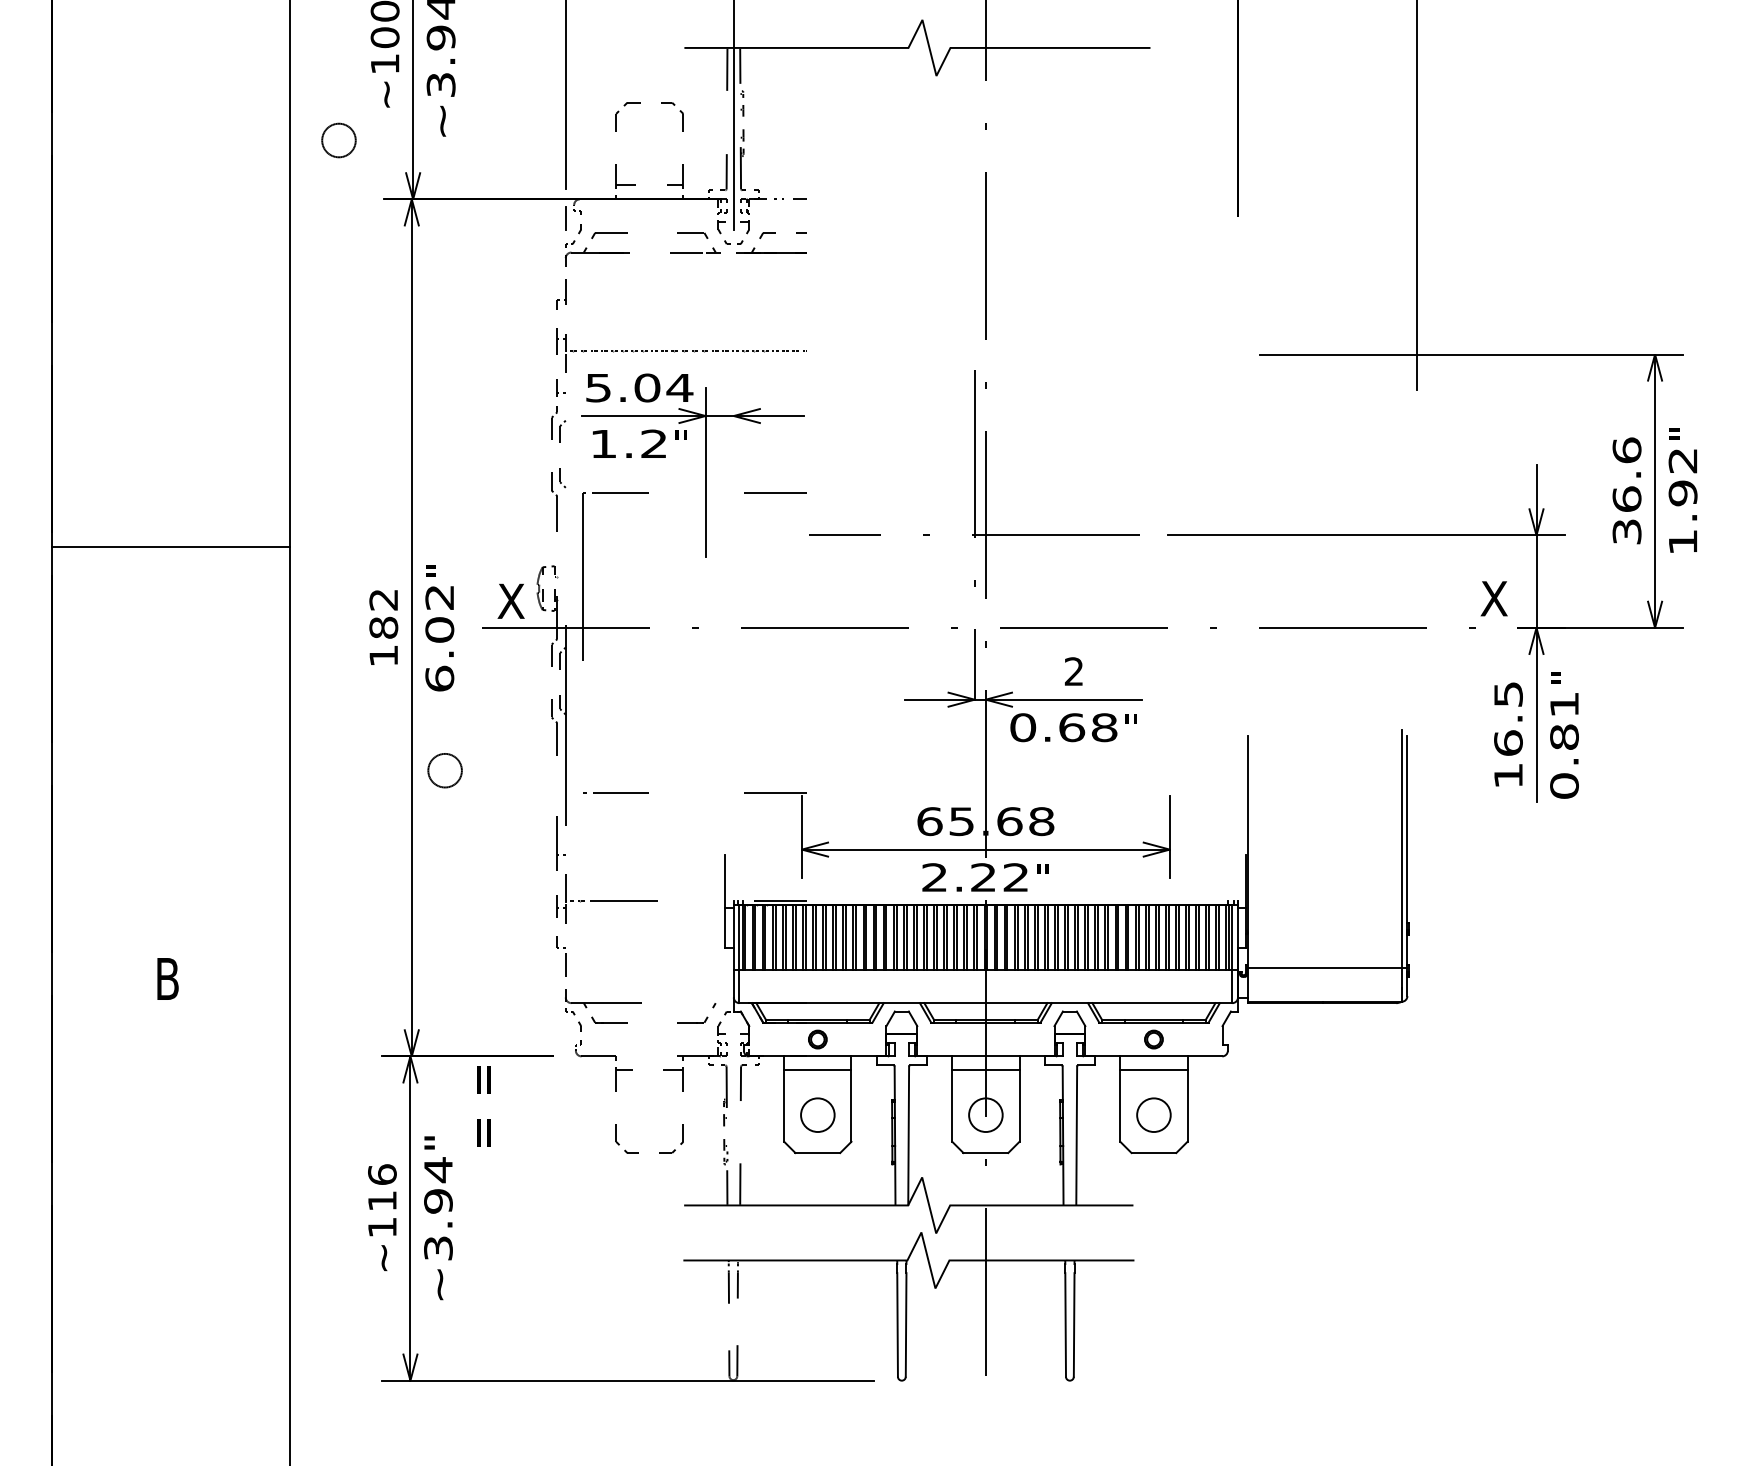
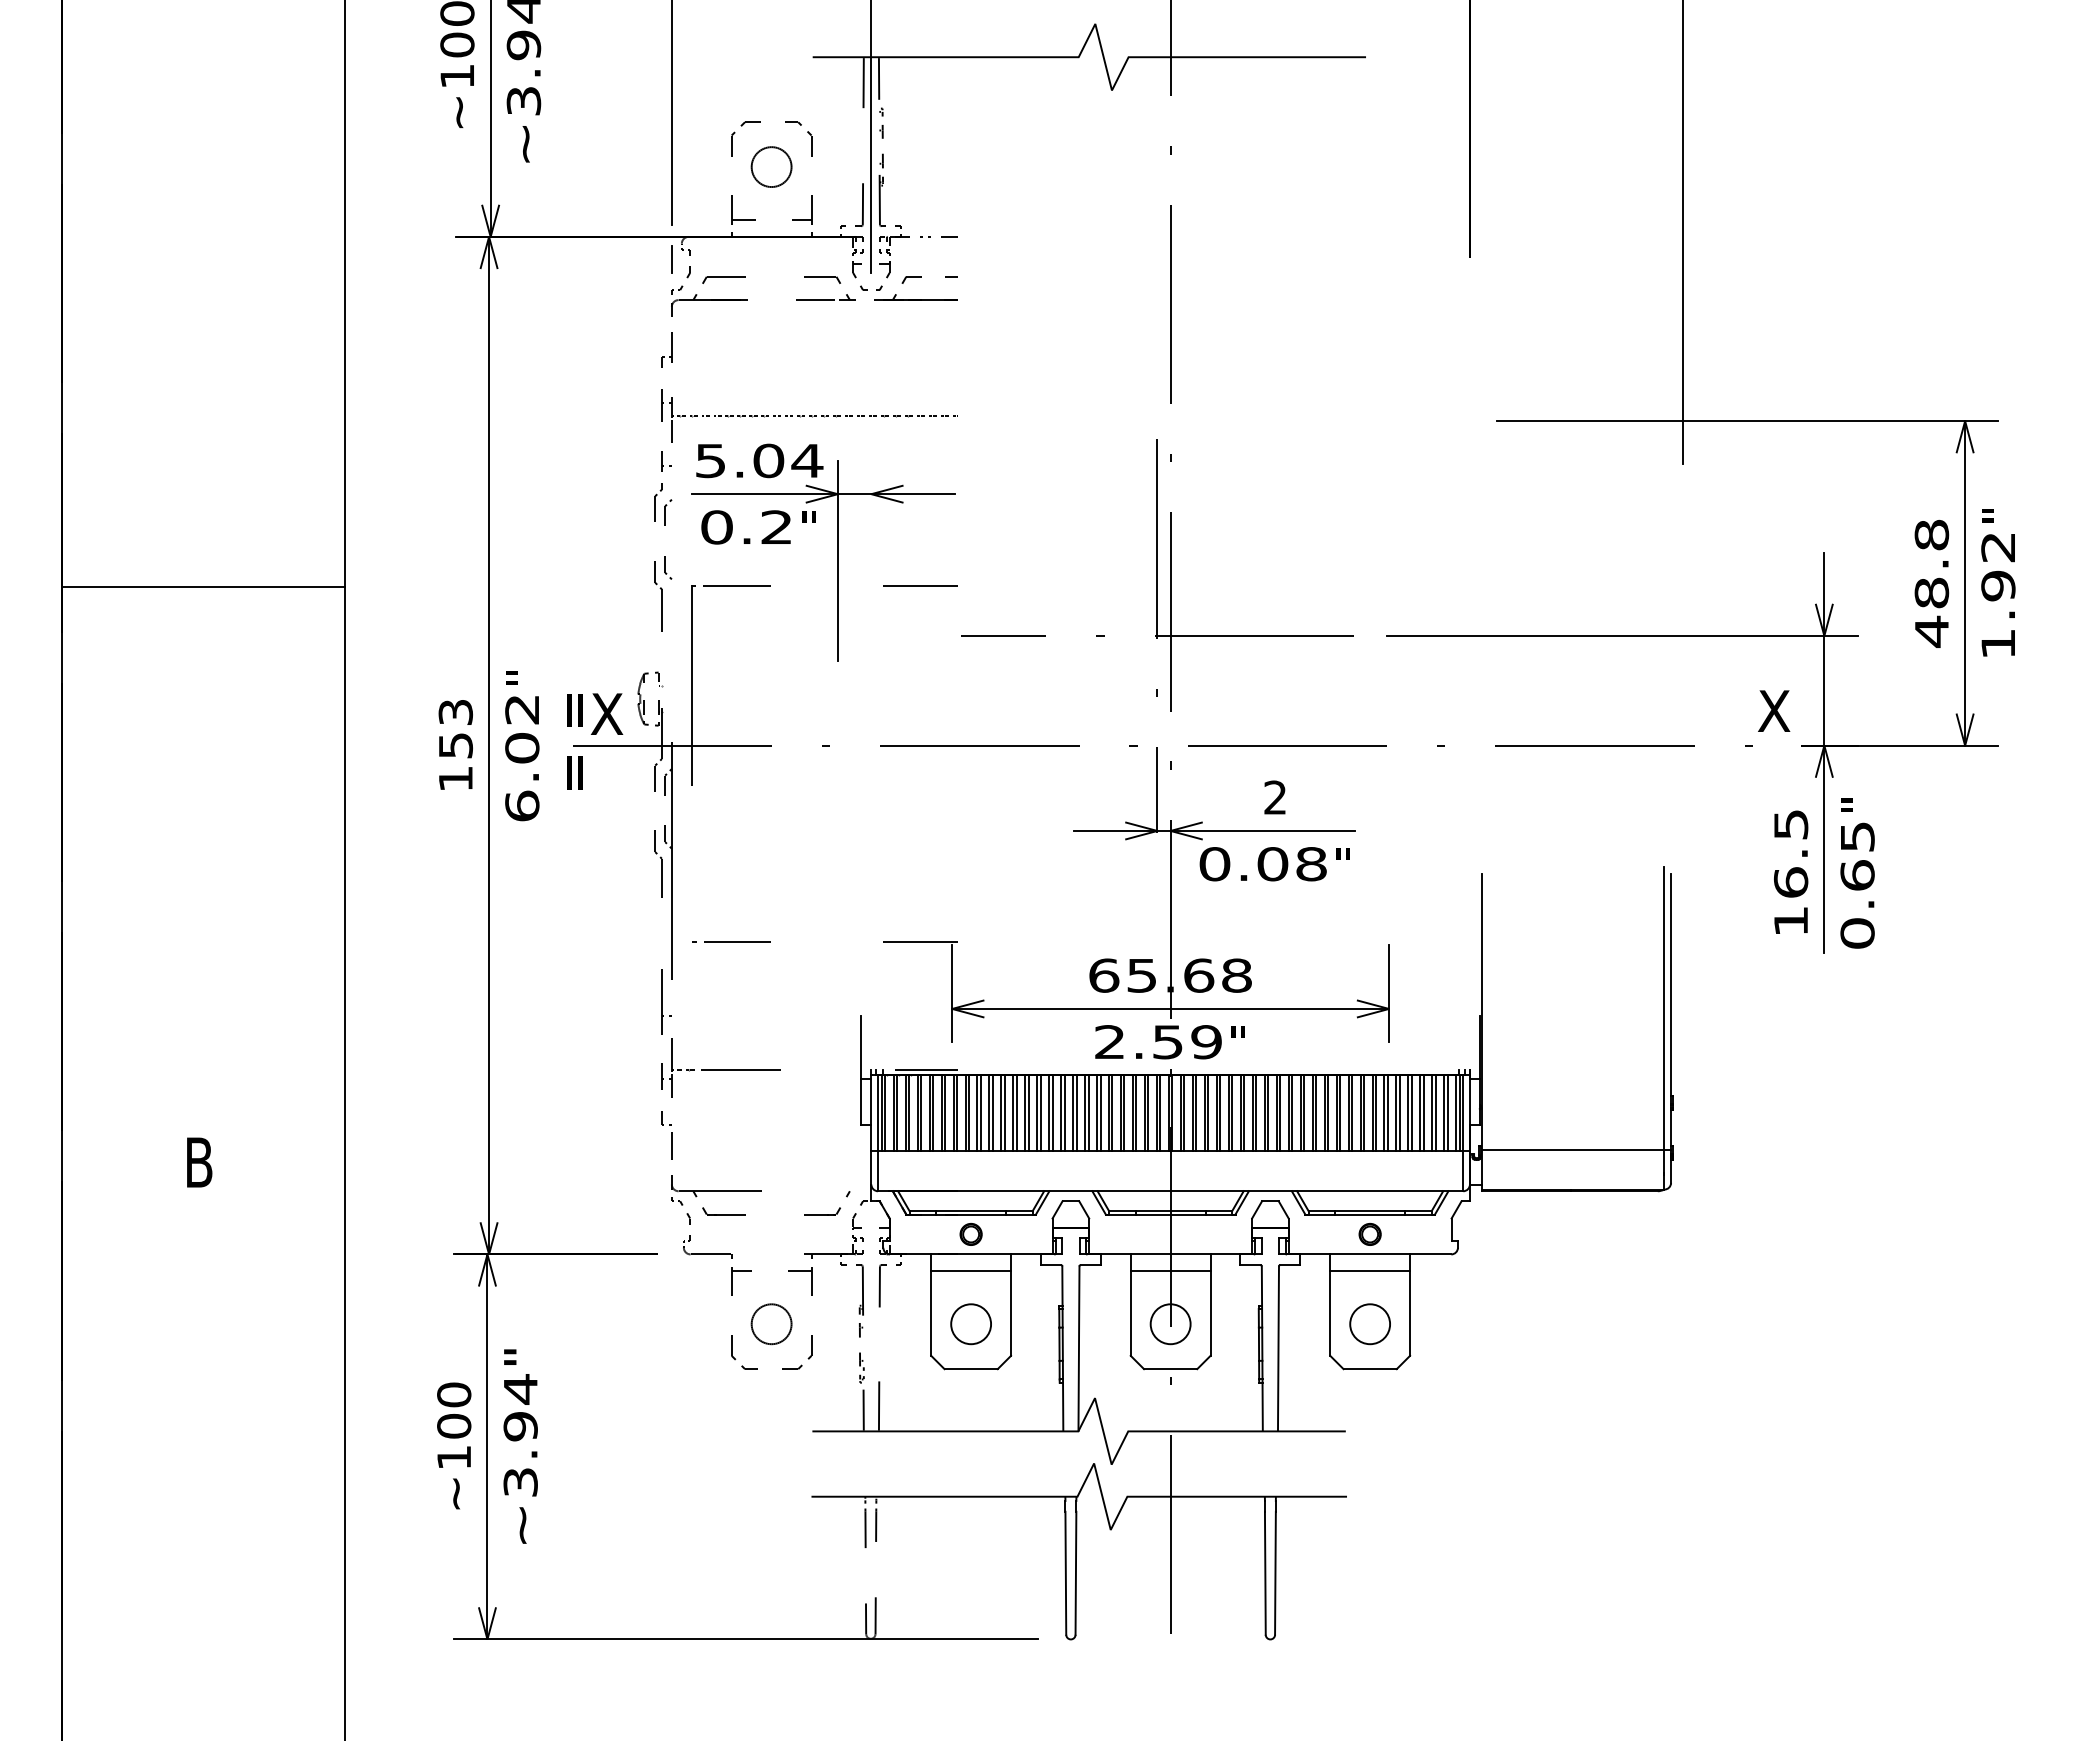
circle: (338, 140) -> (771, 166), moved
text: (603, 444) -> (716, 527), 1.2 -> 0.2
text: (1626, 491) -> (1931, 583), 36.6 -> 48.8
line: (171, 546) -> (203, 586), moved
text: (383, 614) -> (455, 729), 182 -> 153
text: (1564, 721) -> (1857, 856), 0.81 -> 0.65
text: (1071, 727) -> (1272, 864), 0.68 -> 0.08
circle: (445, 770) -> (771, 1324), moved
text: (1000, 877) -> (1187, 1042), 2.22 -> 2.59
text: (483, 1106) -> (574, 741), moved
text: (382, 1187) -> (454, 1410), ~116 -> ~100

